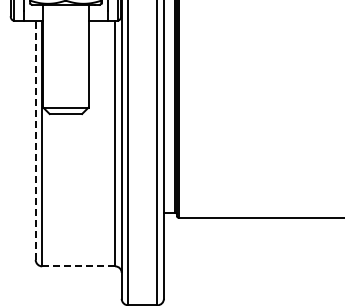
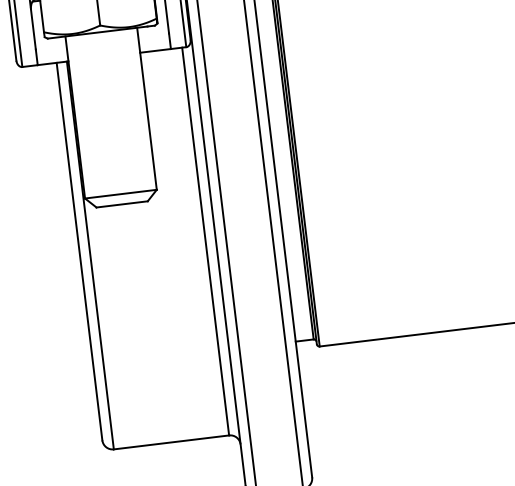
line: (35, 140) -> (79, 252), dashed -> solid
line: (78, 266) -> (171, 442), dashed -> solid

